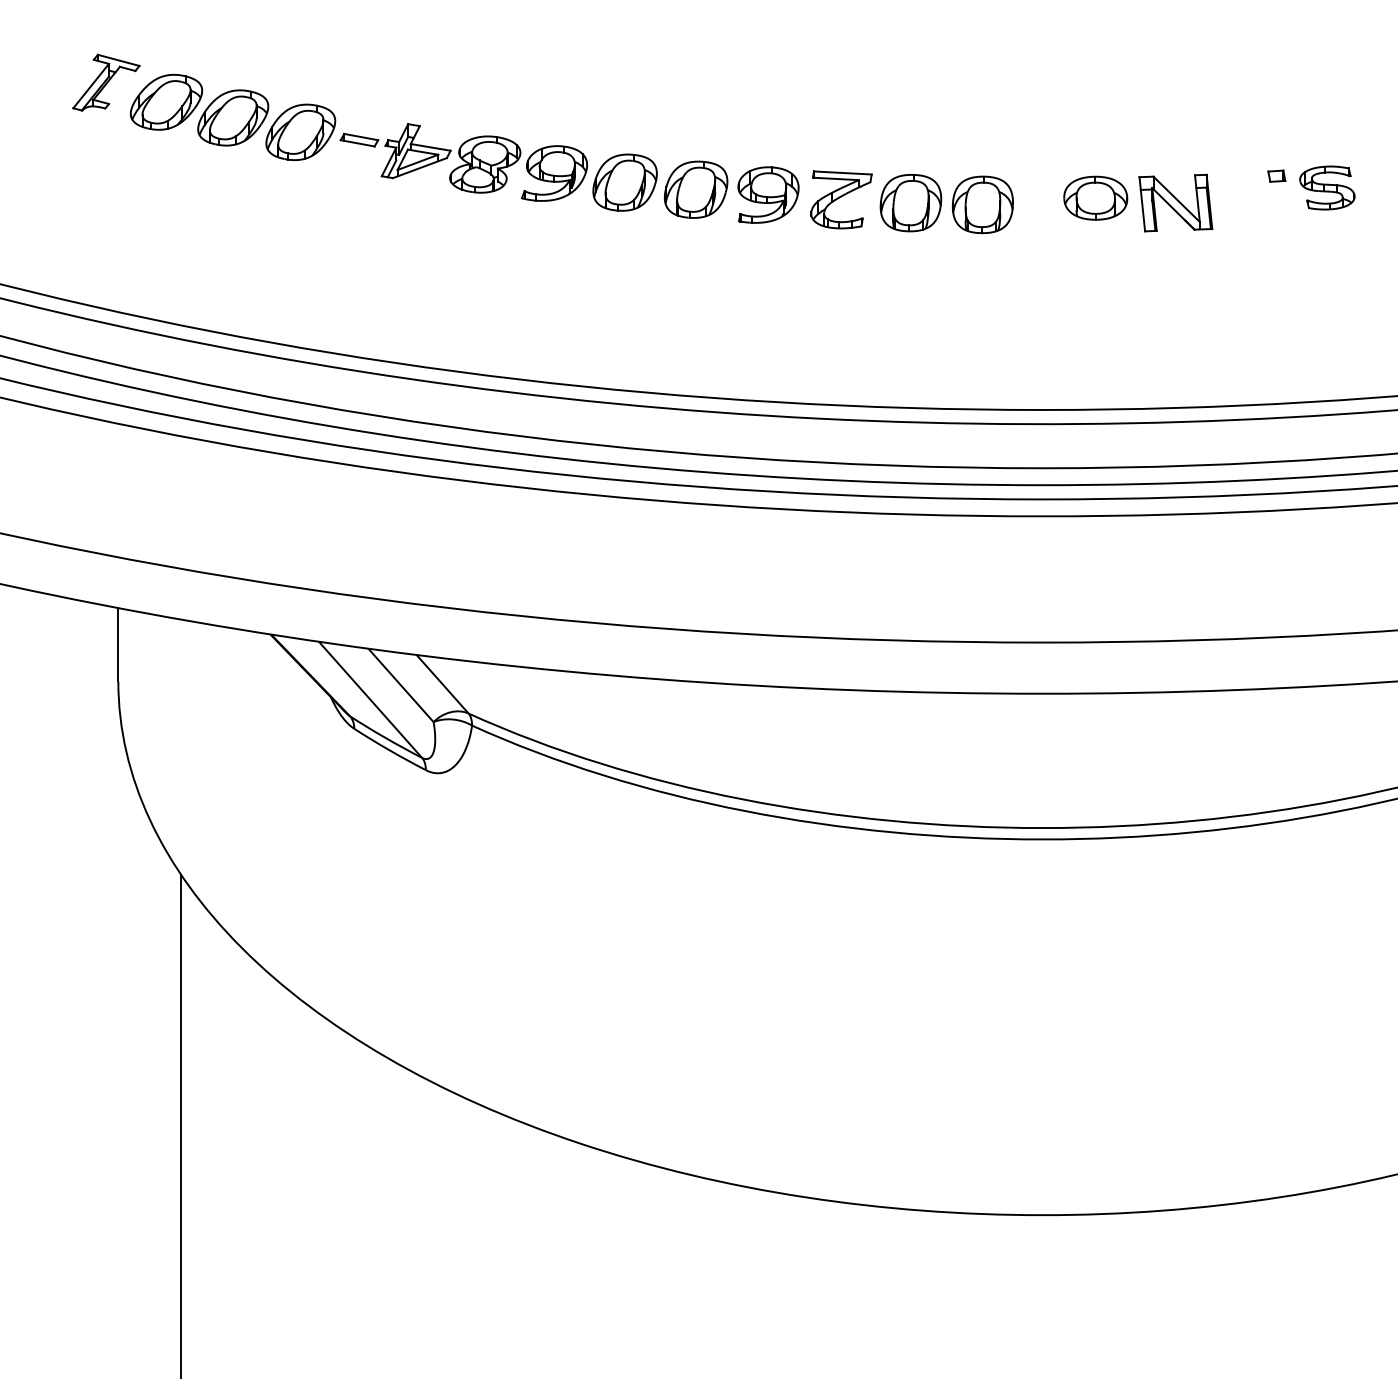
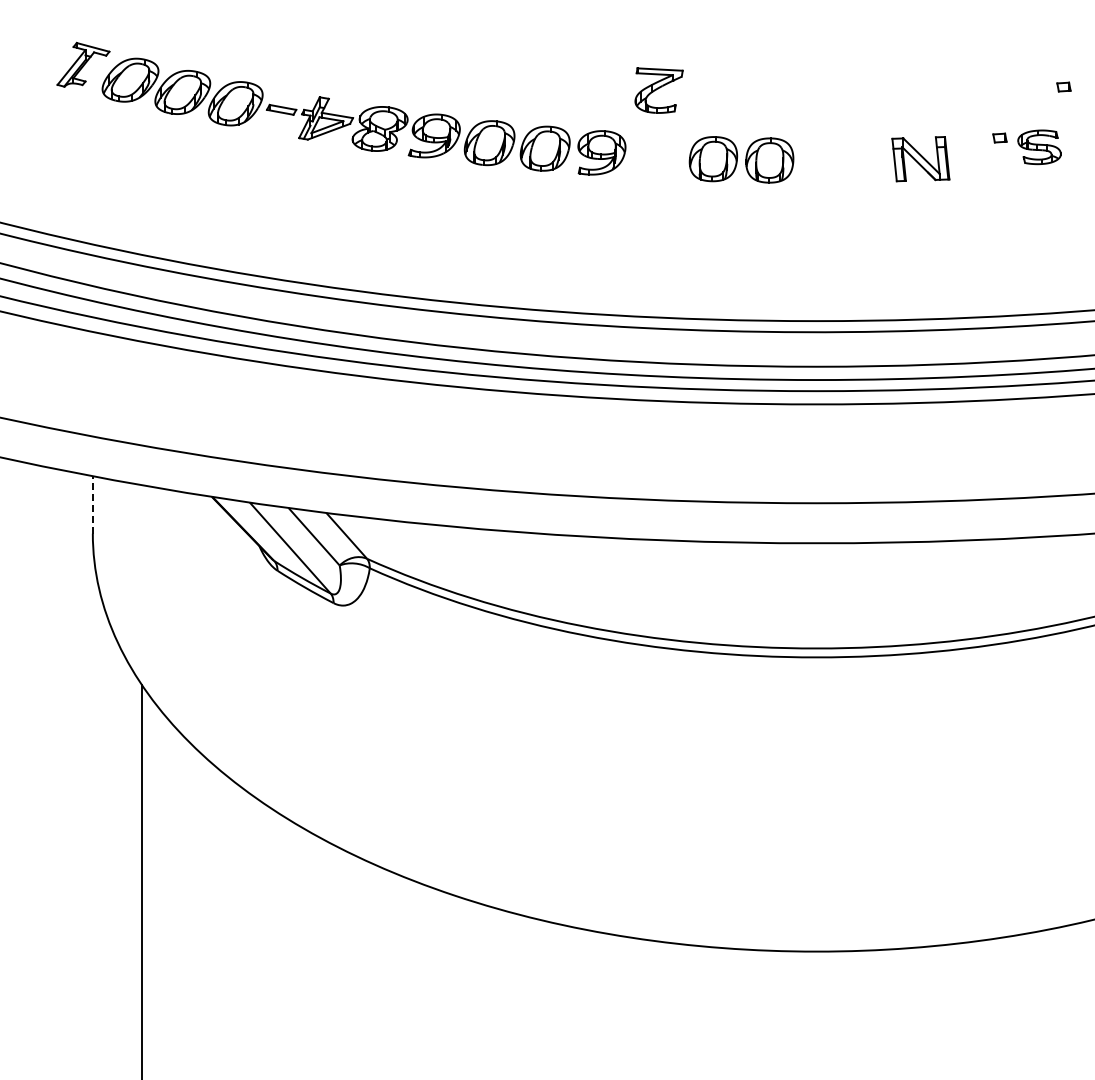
part: (1357, 110) -> (1063, 86), added
part: (1094, 198) -> (857, 155), removed
part: (840, 199) -> (658, 90), moved
line: (117, 644) -> (92, 504), solid -> dashed

